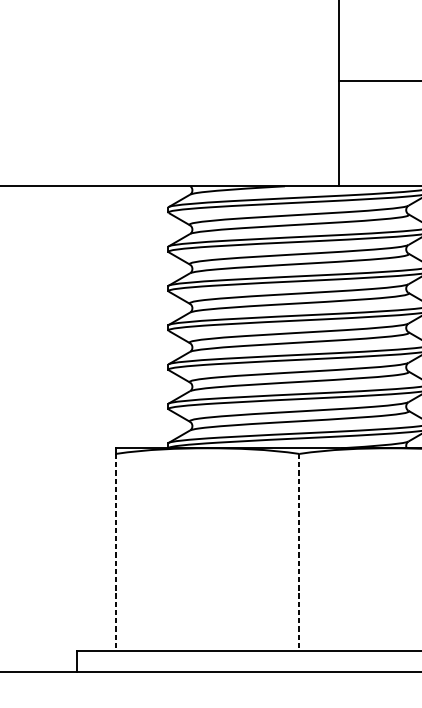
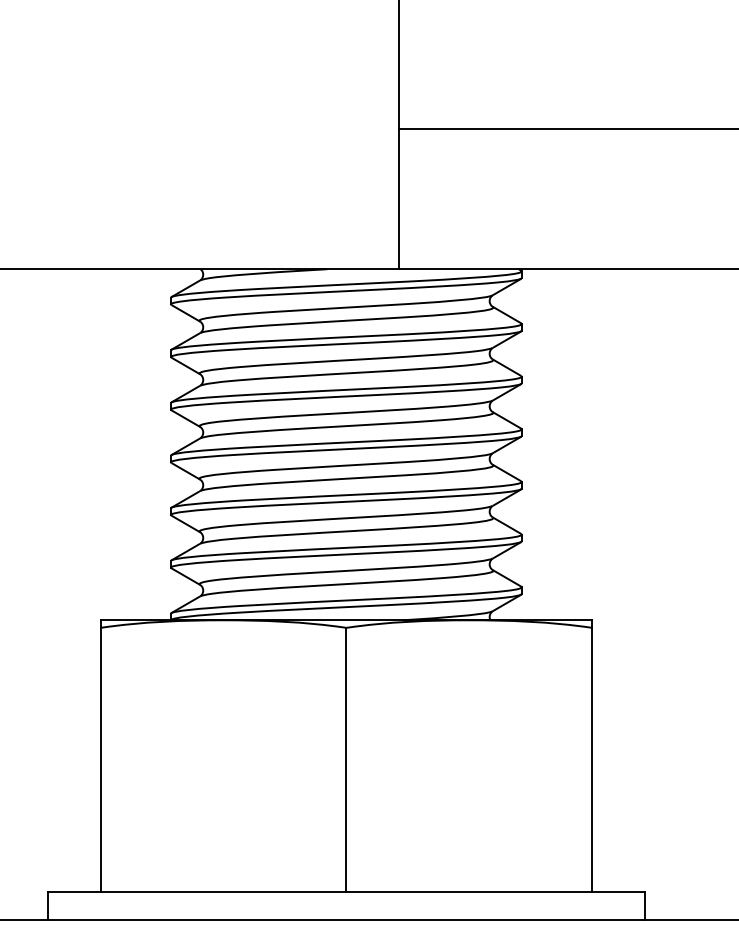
line: (115, 552) -> (100, 760), dashed -> solid
line: (299, 552) -> (346, 760), dashed -> solid

